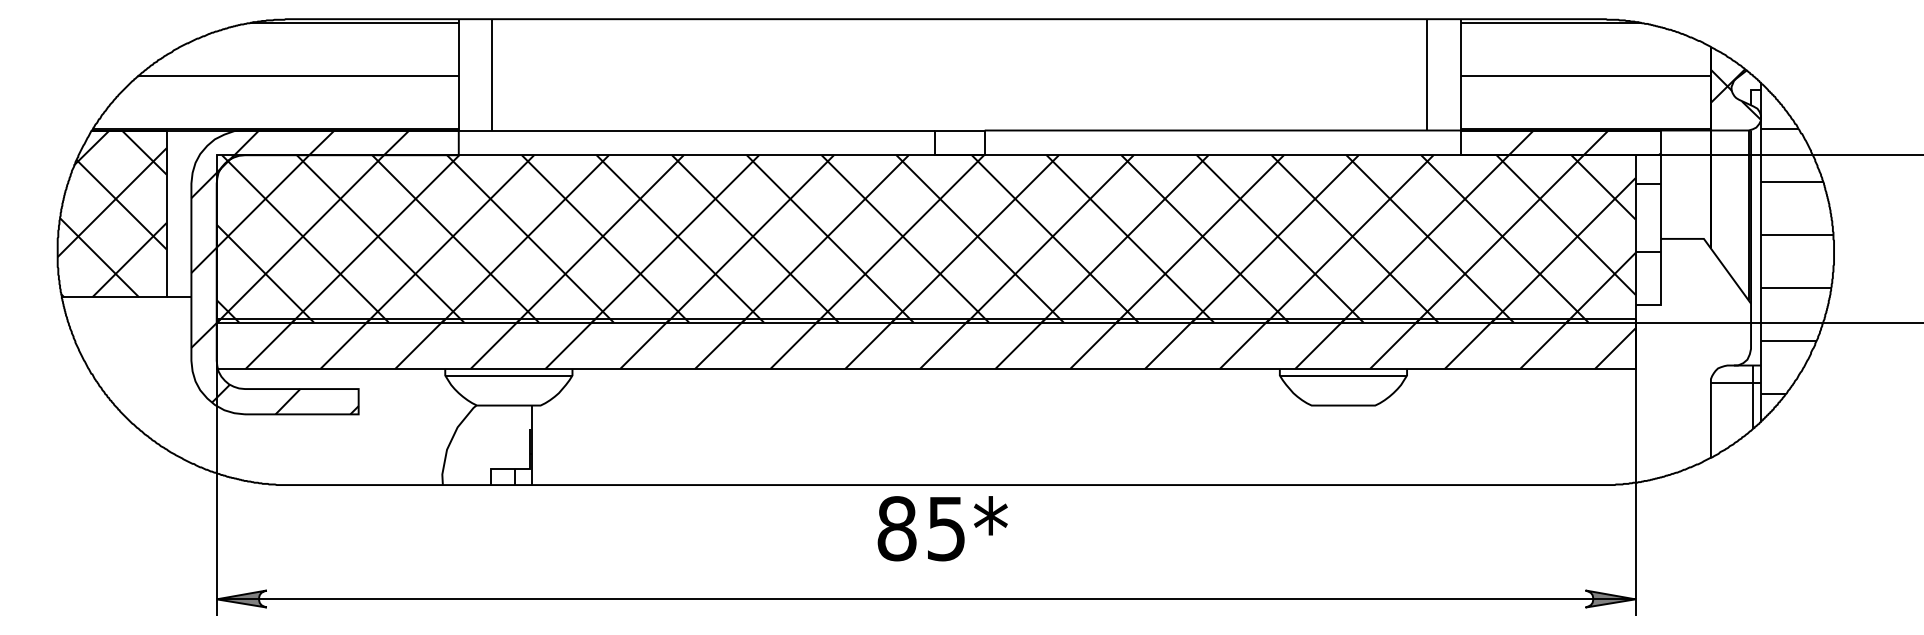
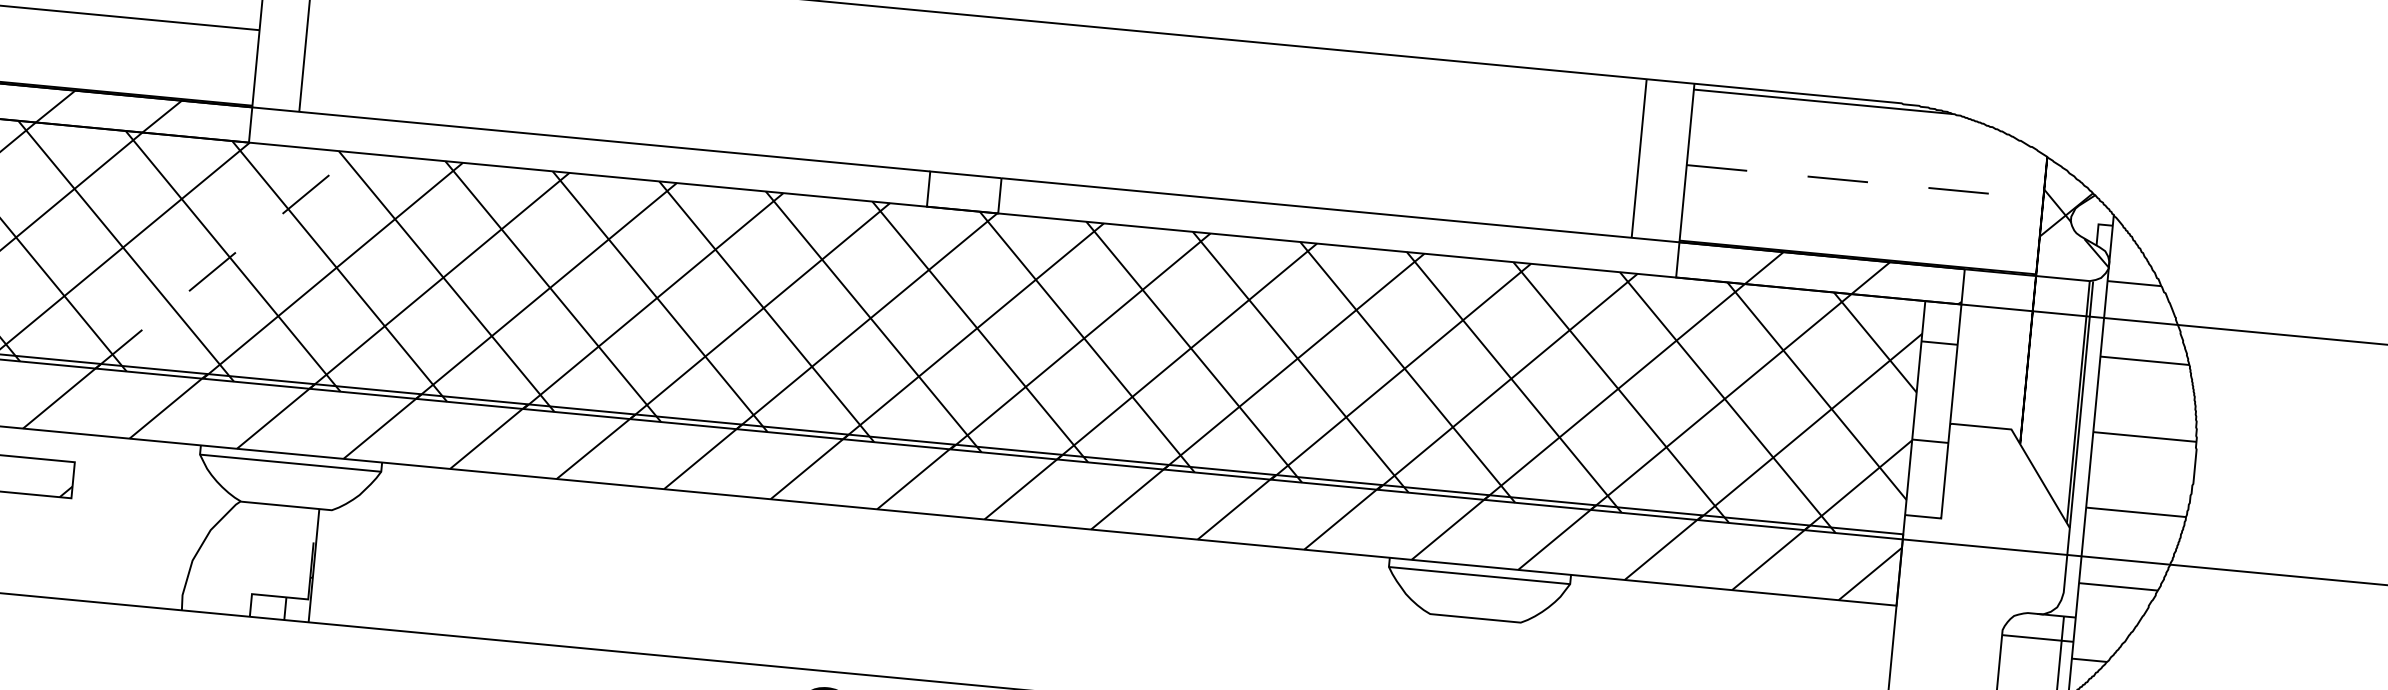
line: (1586, 76) -> (1866, 182), solid -> dashed
line: (450, 238) -> (225, 260), solid -> dashed

